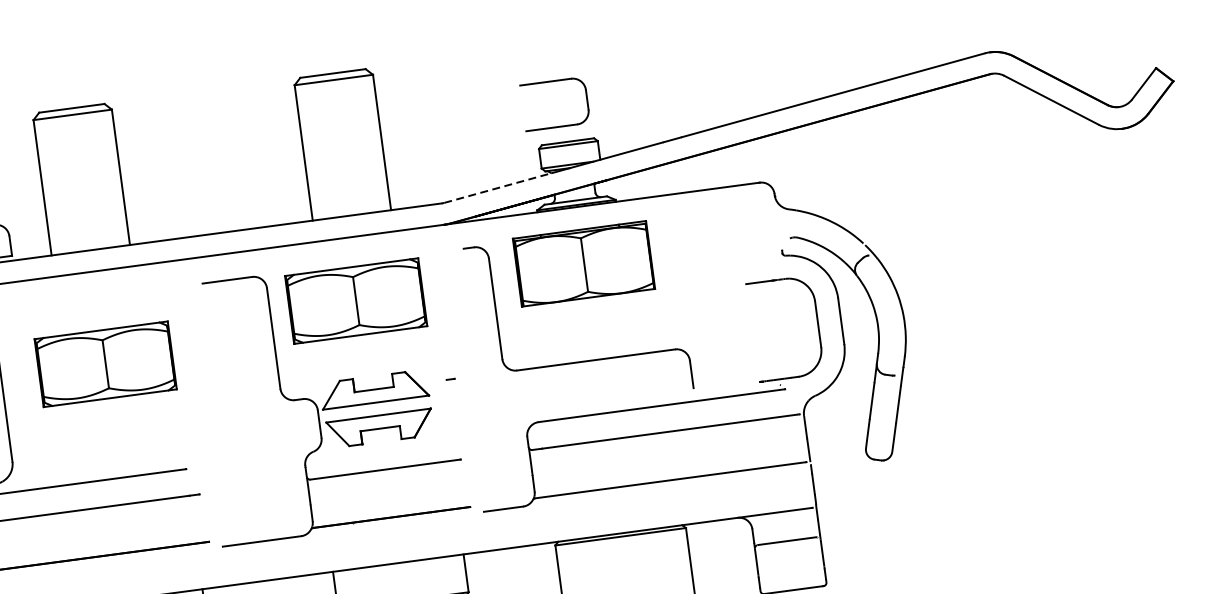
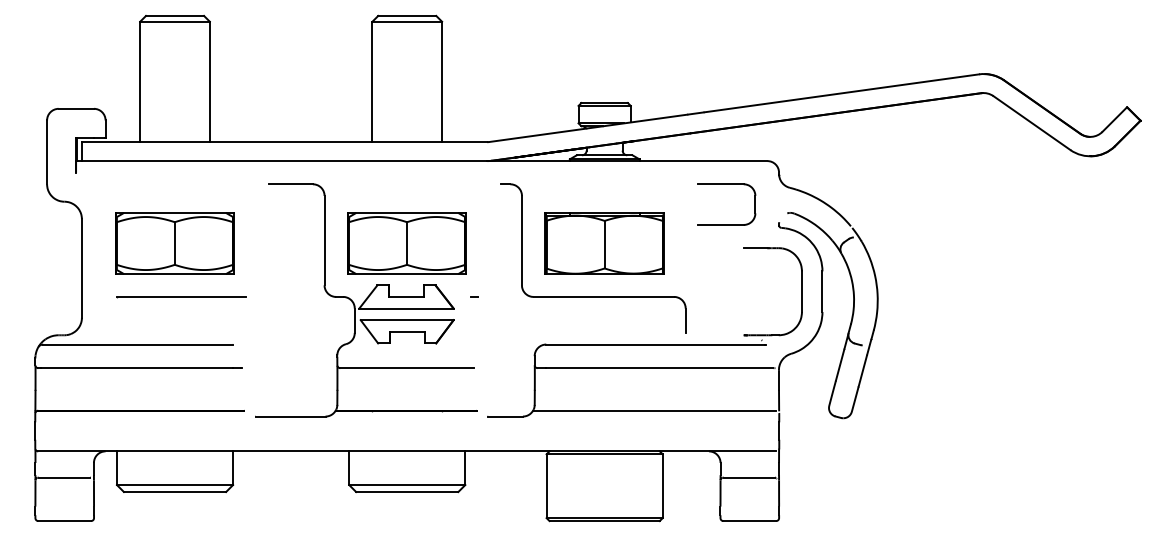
part: (551, 81) -> (726, 184), moved
line: (497, 188) -> (537, 135), dashed -> solid
part: (584, 263) -> (604, 243), moved
part: (355, 301) -> (406, 243), moved
line: (121, 423) -> (181, 297), added

